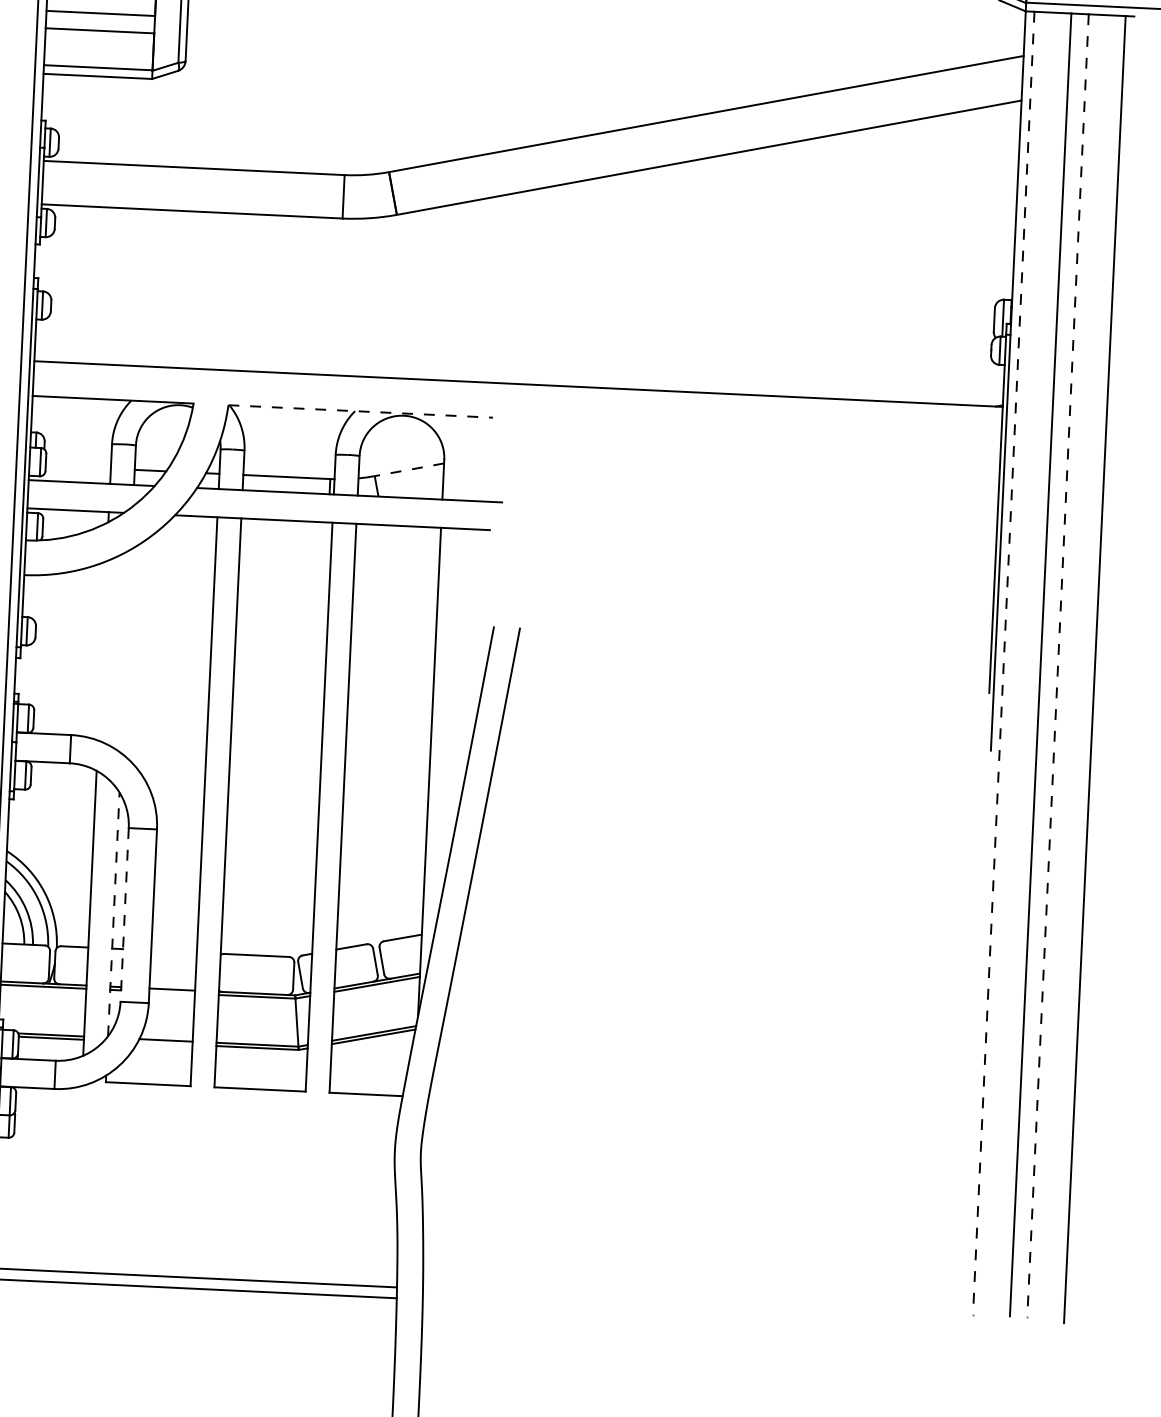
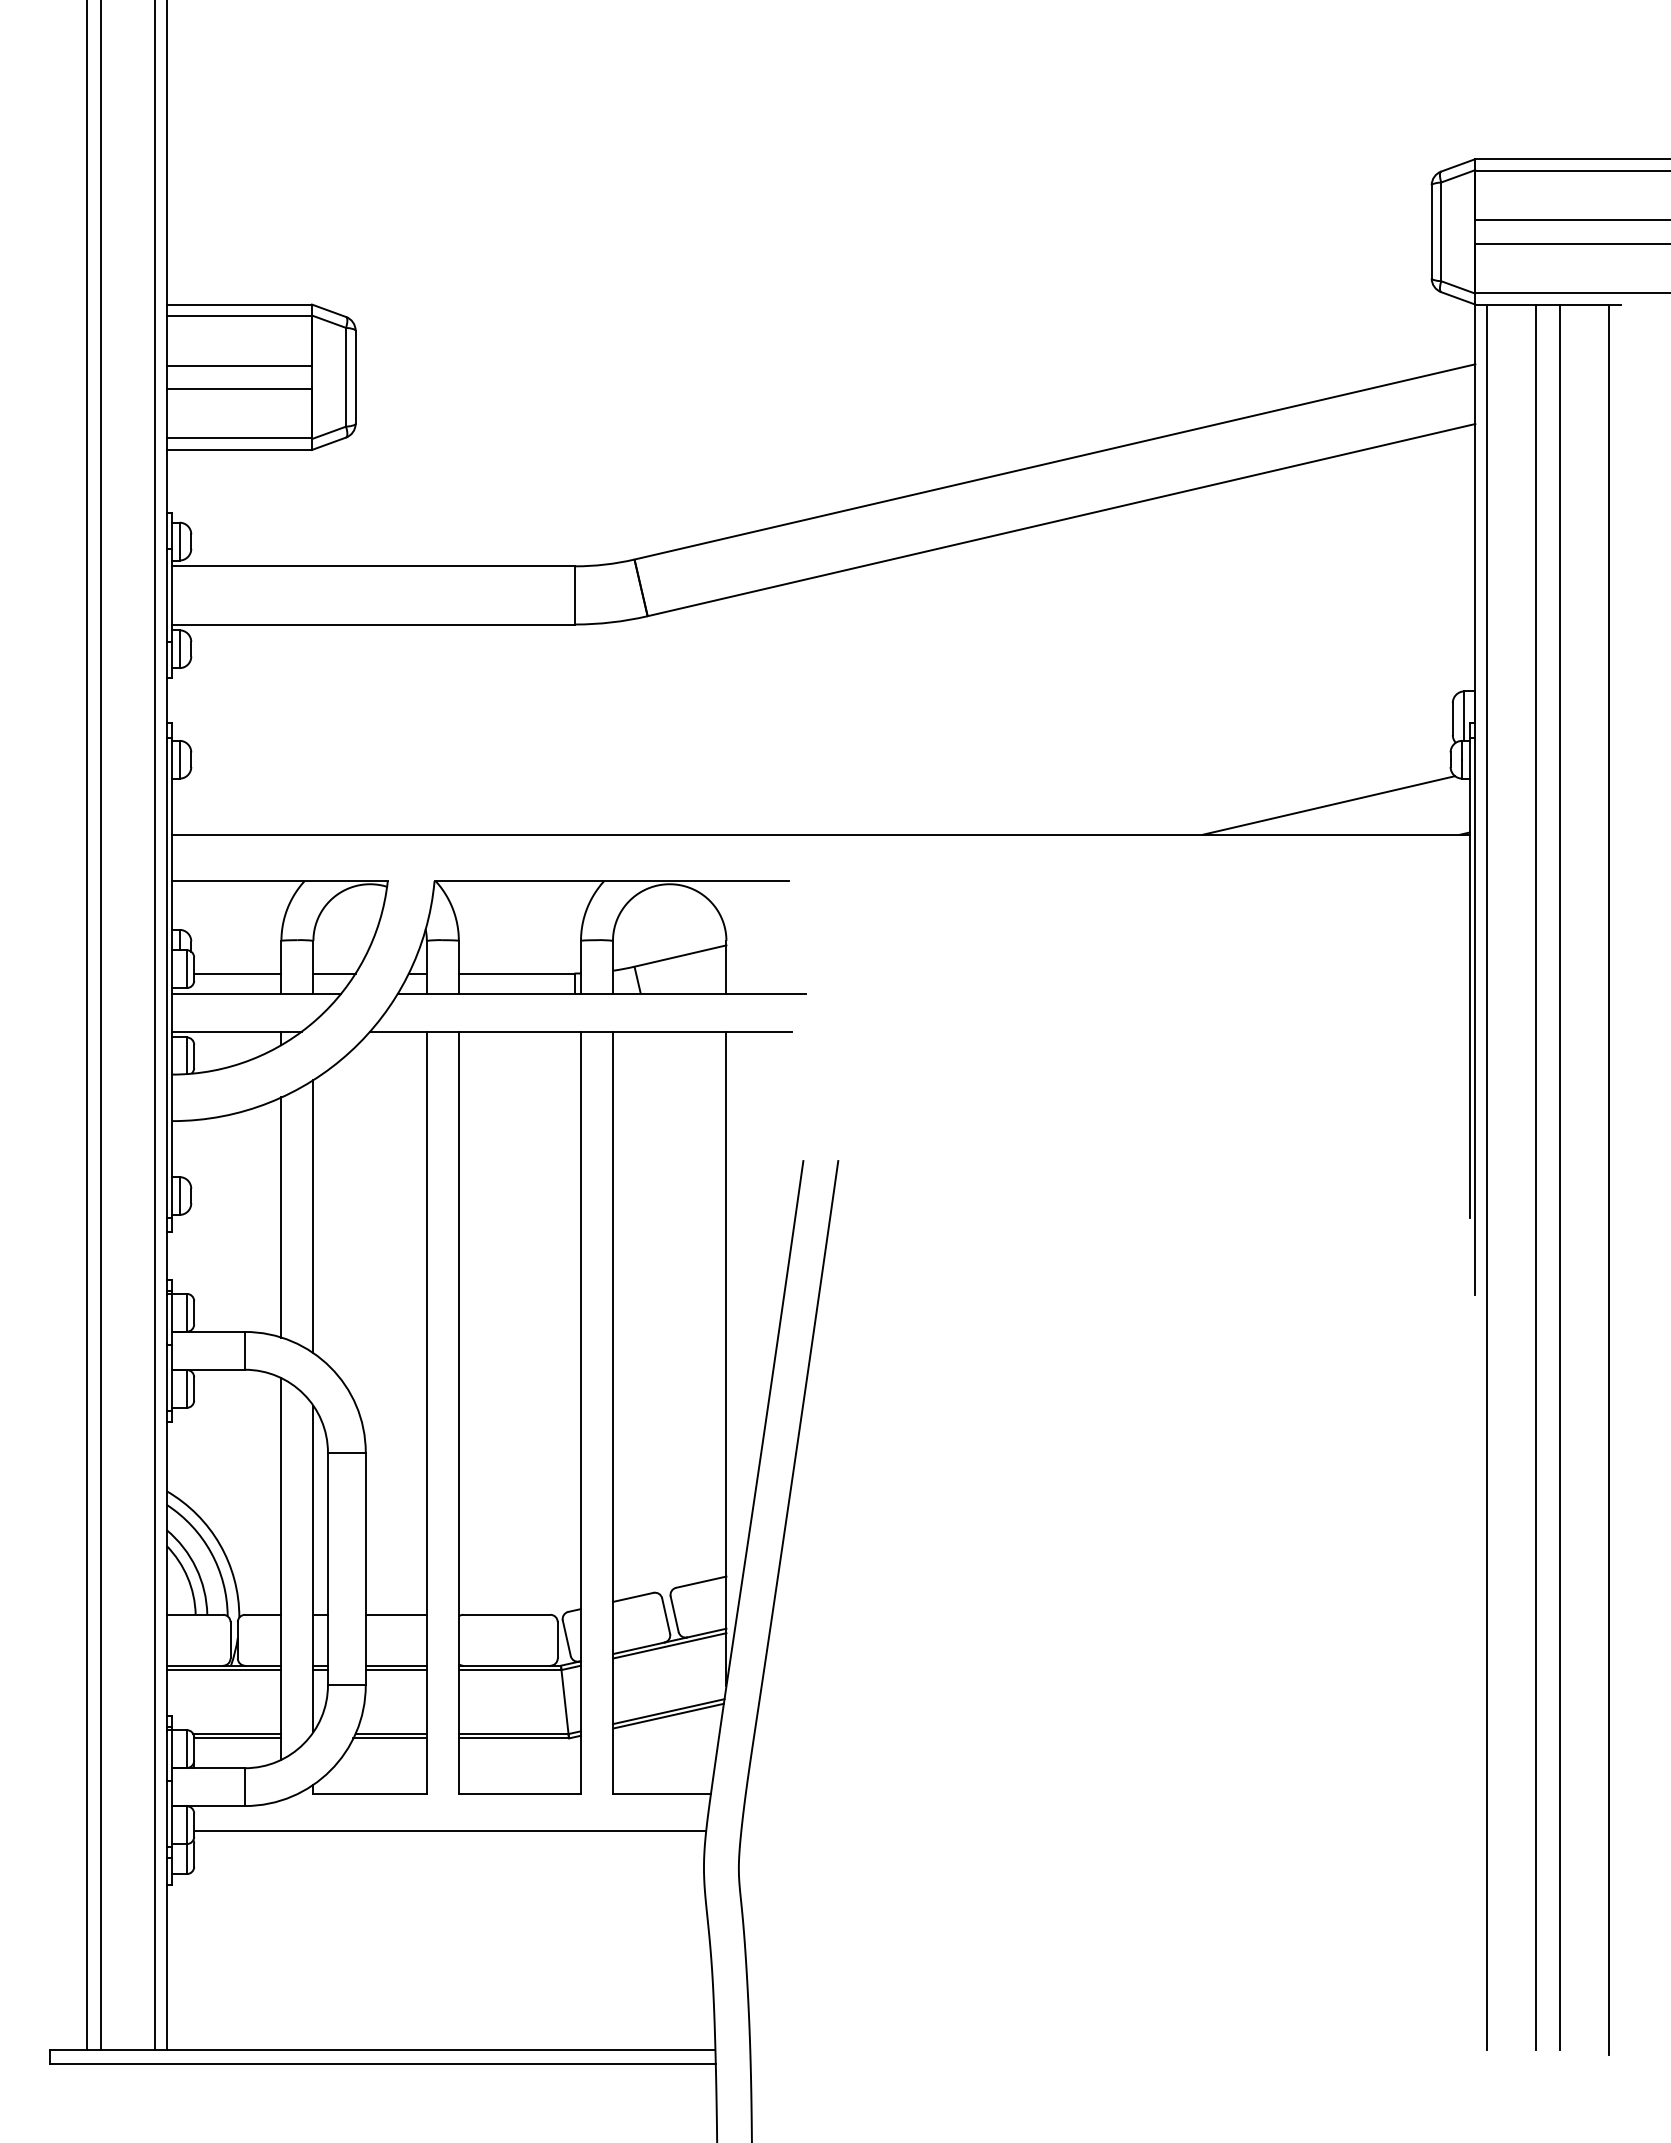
line: (899, 380) -> (1329, 805), added
line: (361, 411) -> (612, 881), dashed -> solid
line: (78, 467) -> (237, 973), added
line: (408, 470) -> (679, 956), dashed -> solid
line: (102, 650) -> (281, 1217), added
line: (126, 651) -> (313, 1216), added
line: (1003, 663) -> (1486, 1177), dashed -> solid
line: (1057, 666) -> (1559, 1177), dashed -> solid
line: (113, 914) -> (313, 1568), dashed -> solid
line: (124, 915) -> (327, 1569), dashed -> solid
line: (173, 951) -> (395, 1614), added
line: (171, 993) -> (395, 1670), added
line: (164, 1043) -> (389, 1738), added
line: (206, 1115) -> (450, 1831), added

